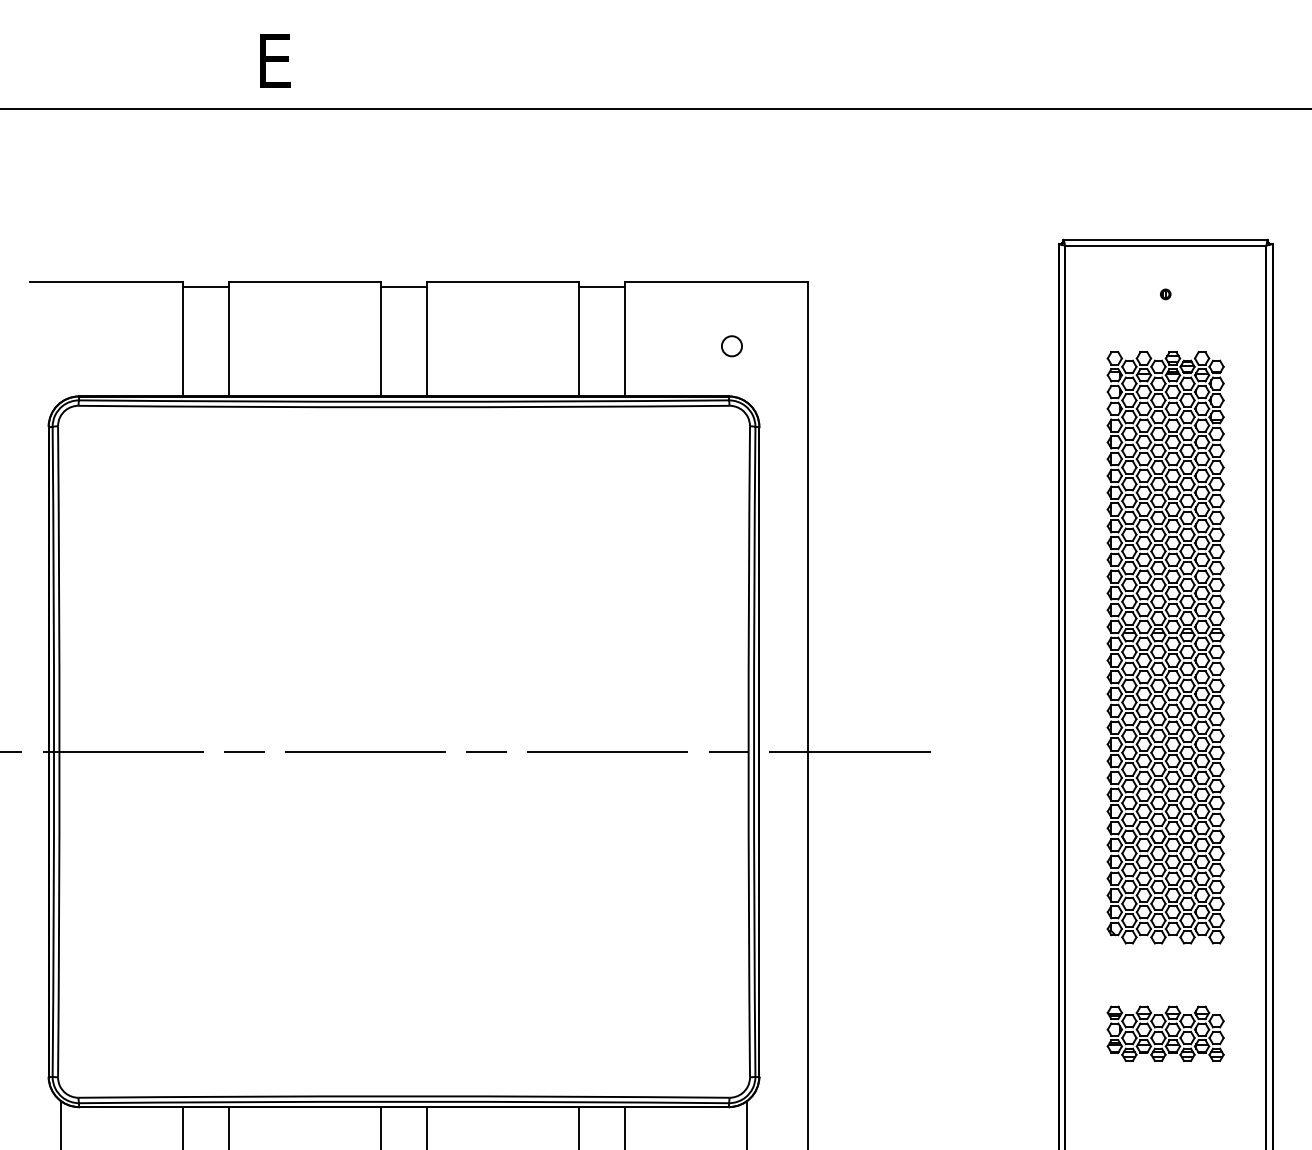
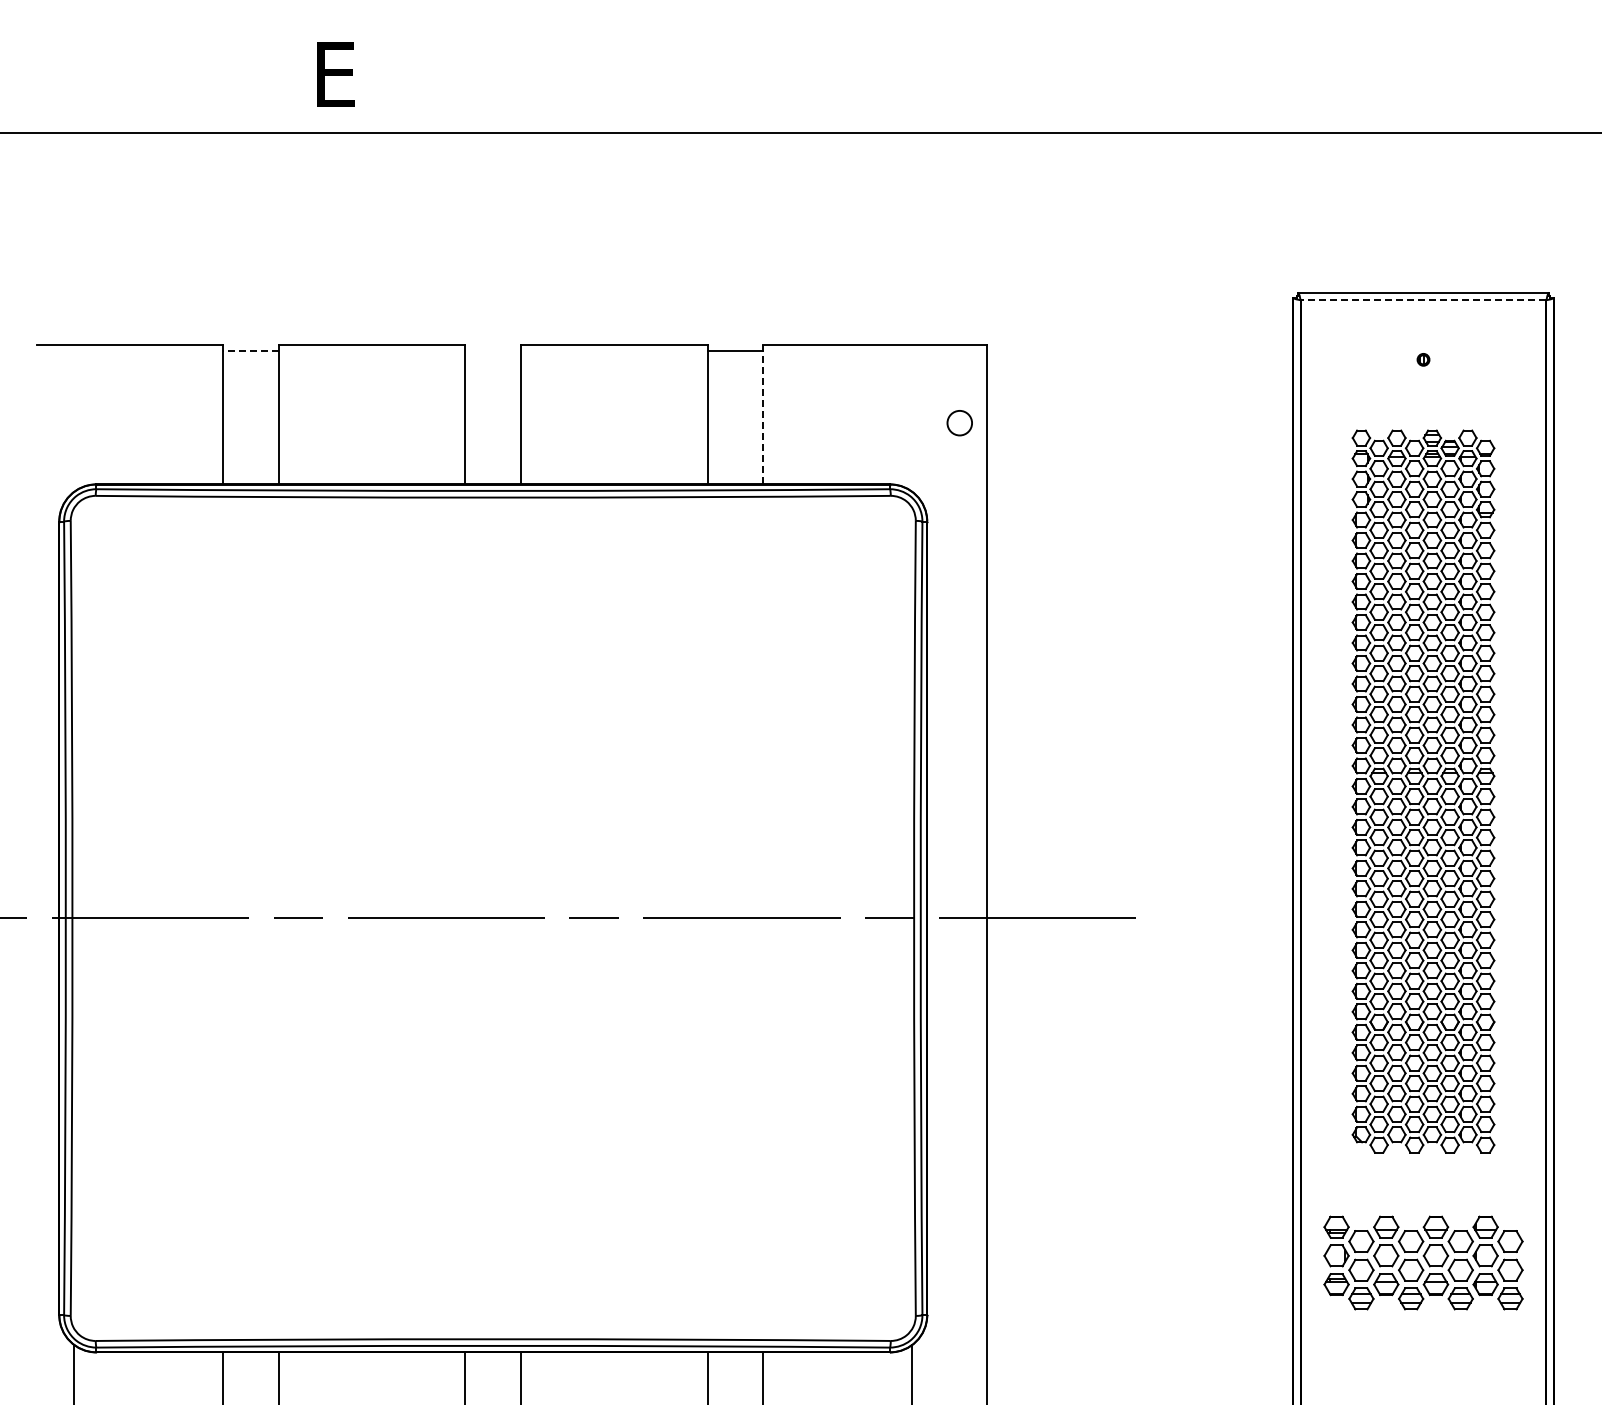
line: (1165, 245) -> (1423, 300), solid -> dashed
line: (206, 286) -> (251, 350), solid -> dashed
line: (404, 286) -> (493, 350), removed
line: (625, 339) -> (763, 414), solid -> dashed
circle: (731, 346) -> (959, 423), moved
part: (1165, 1033) -> (1423, 1262), size x1.4

